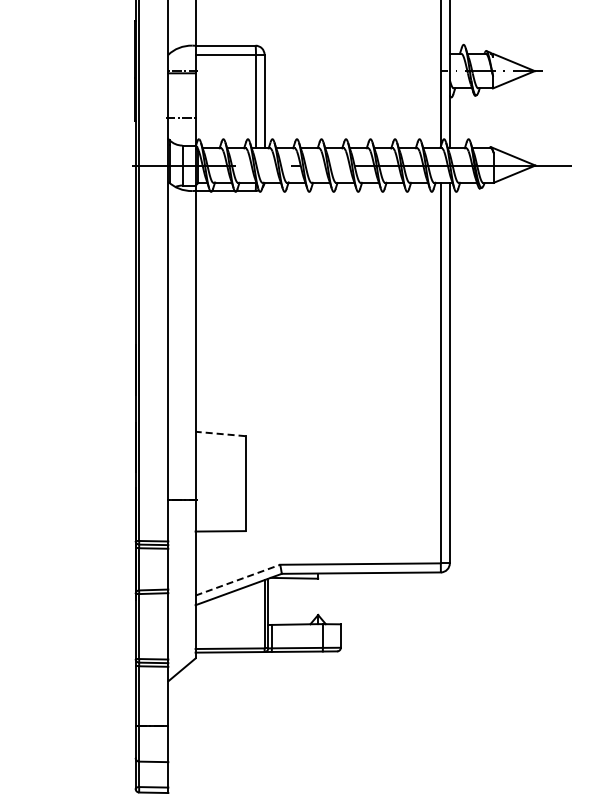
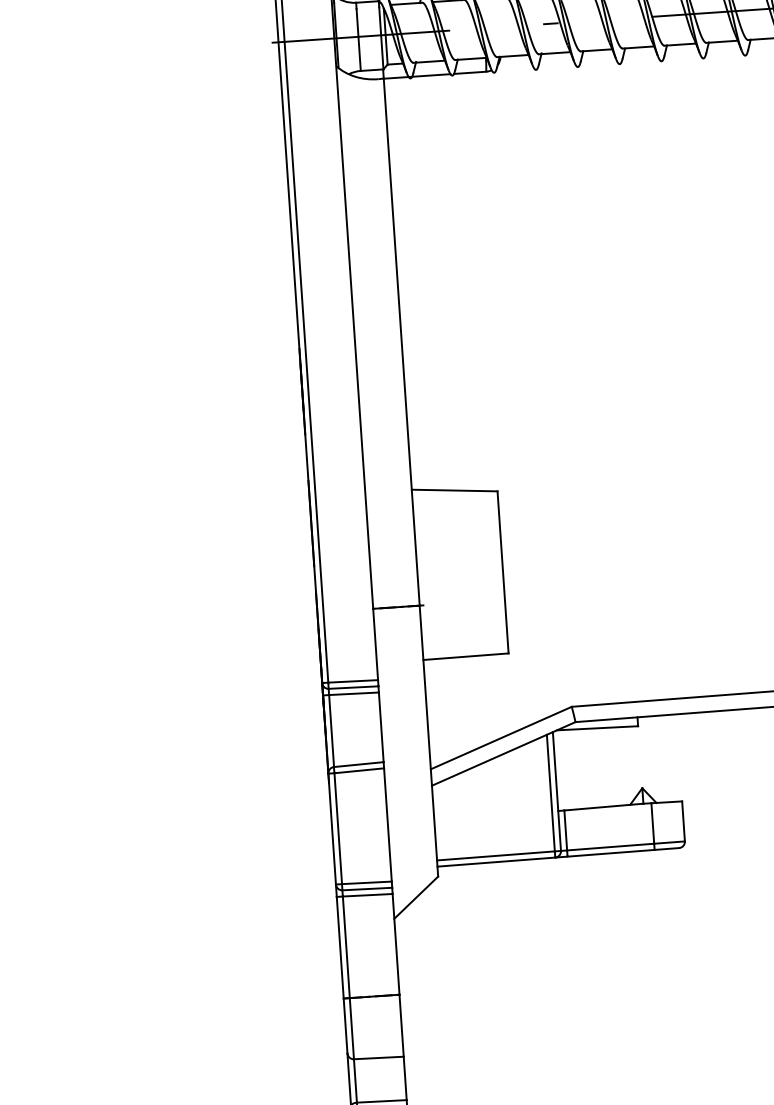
line: (220, 433) -> (454, 489), dashed -> solid
line: (238, 580) -> (502, 738), dashed -> solid

